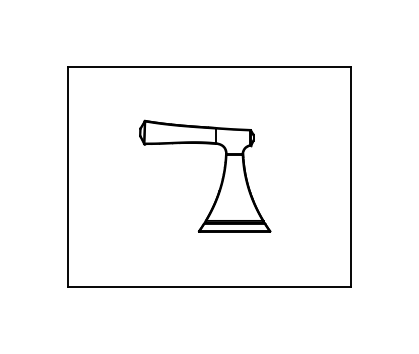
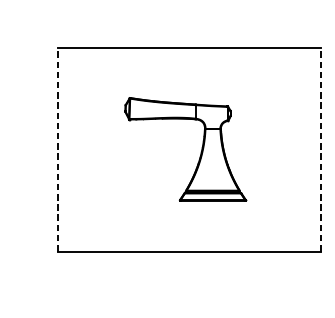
line: (67, 177) -> (58, 150), solid -> dashed
line: (351, 177) -> (321, 150), solid -> dashed

